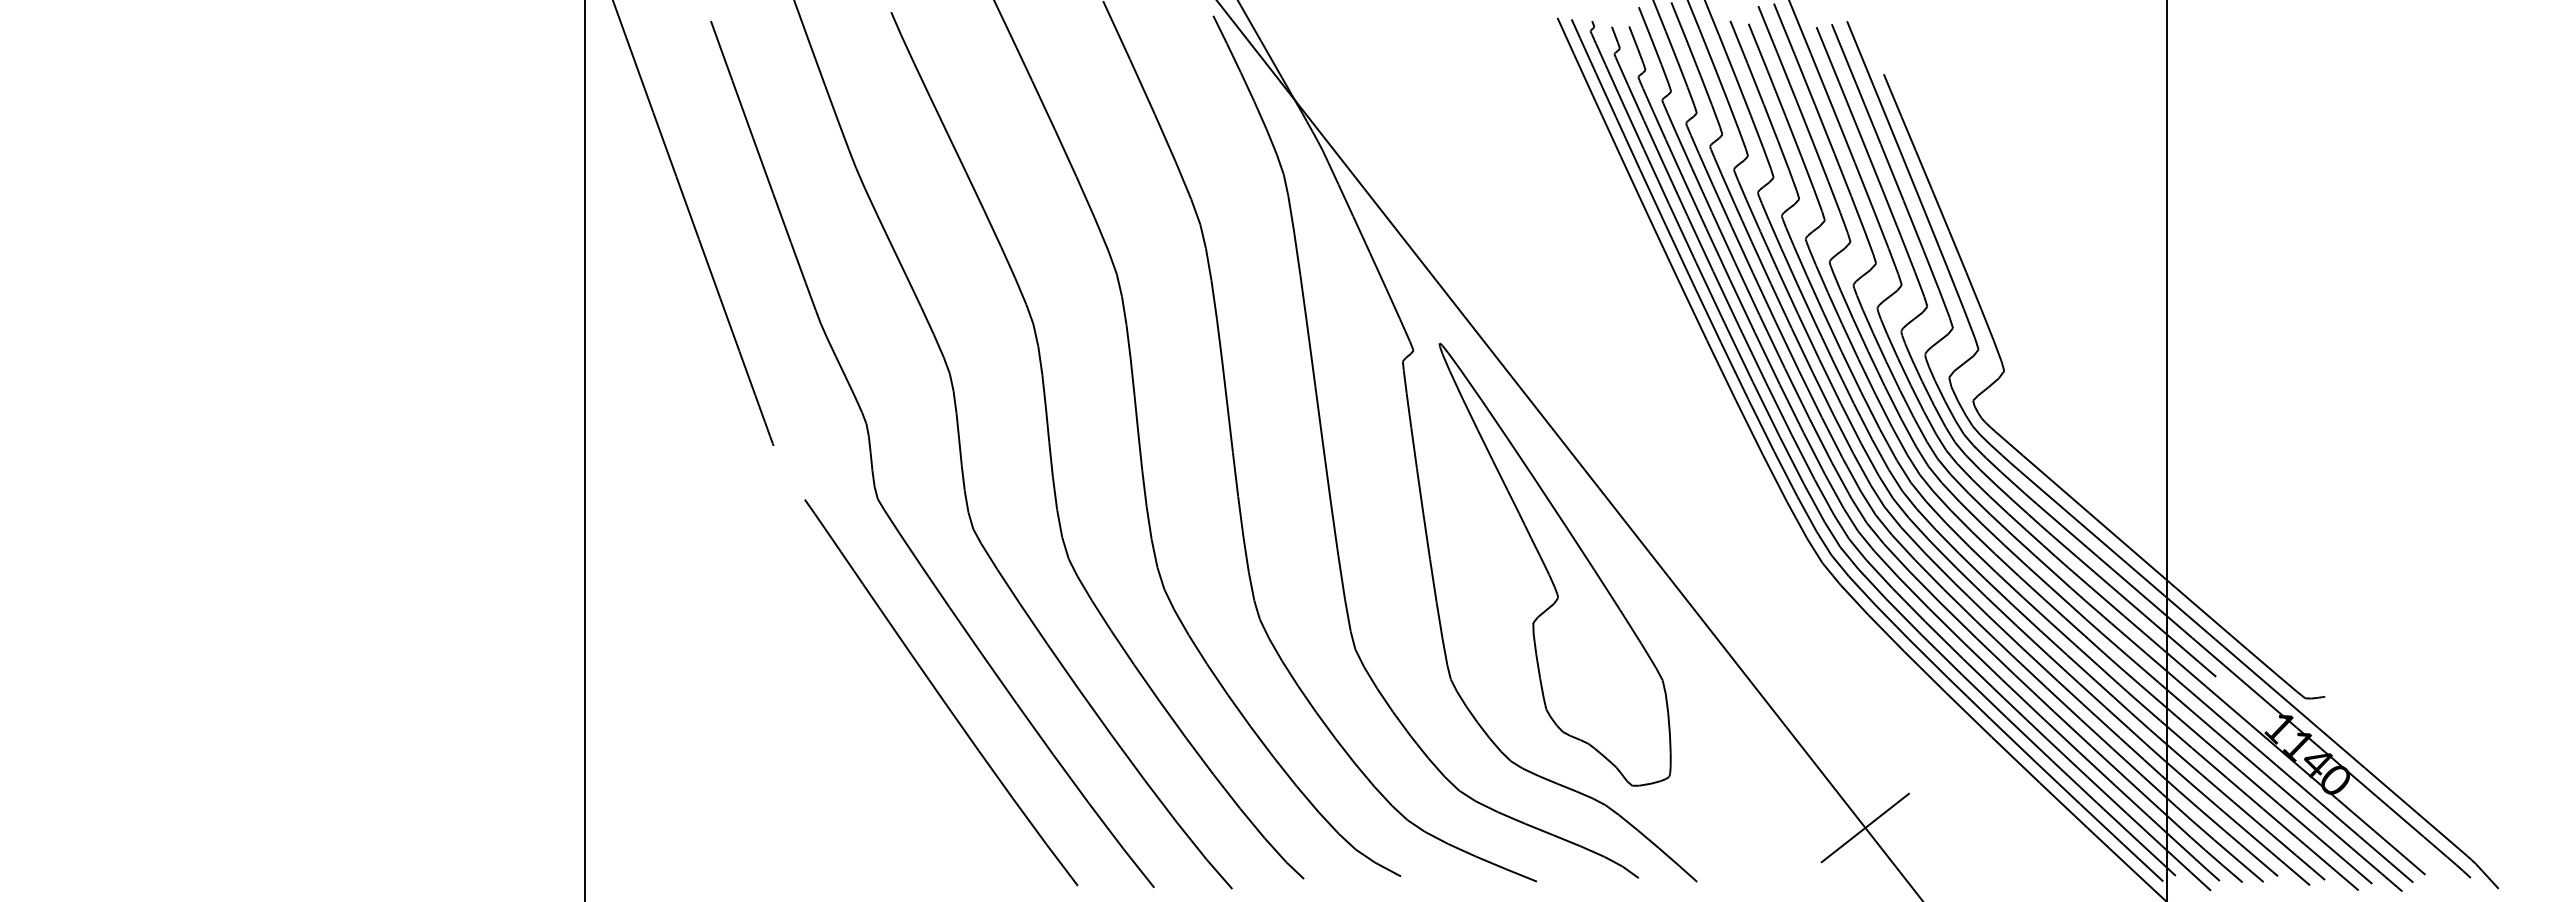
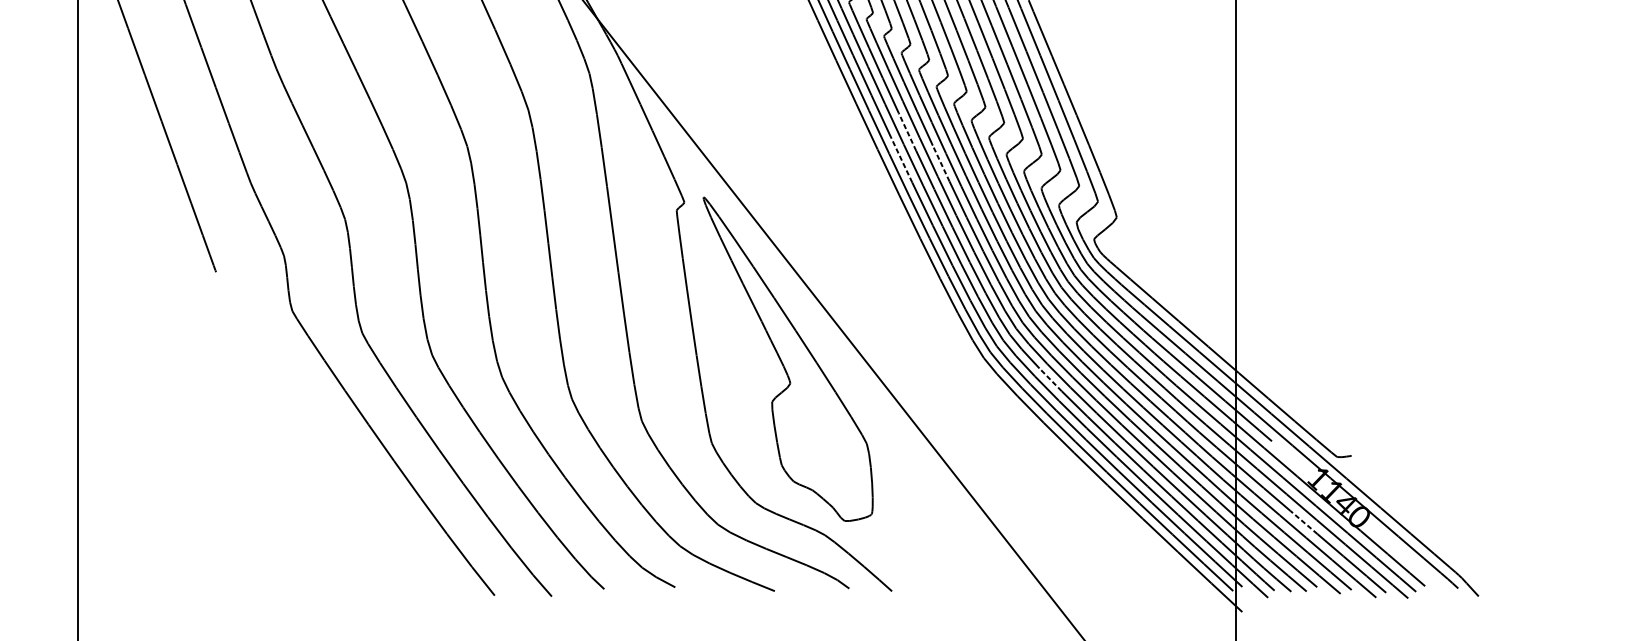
line: (1718, 253) -> (907, 131), solid -> dashed
line: (1710, 292) -> (901, 159), solid -> dashed
line: (1764, 297) -> (941, 163), solid -> dashed
line: (1913, 592) -> (1050, 379), solid -> dashed
part: (941, 692) -> (339, 452), removed
line: (2259, 787) -> (1303, 522), solid -> dashed
line: (1864, 827) -> (1014, 551), removed

